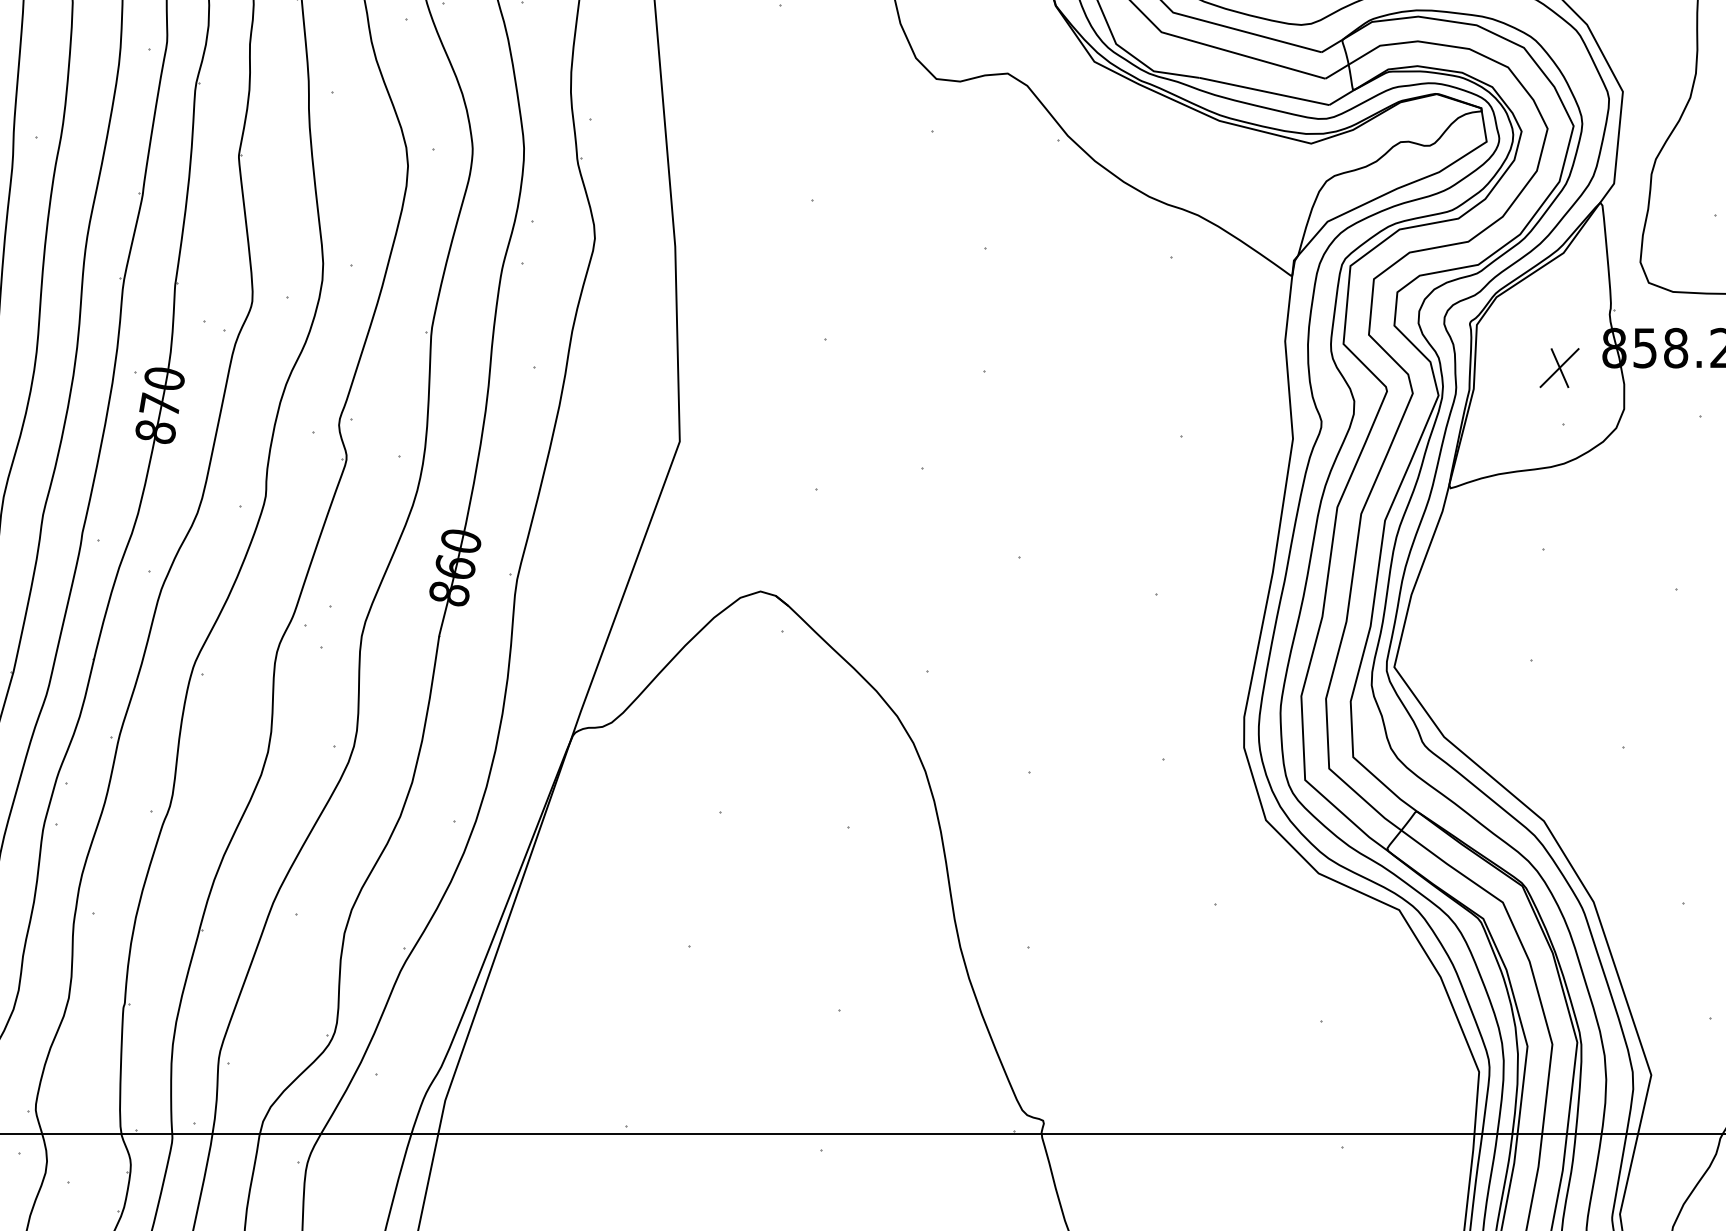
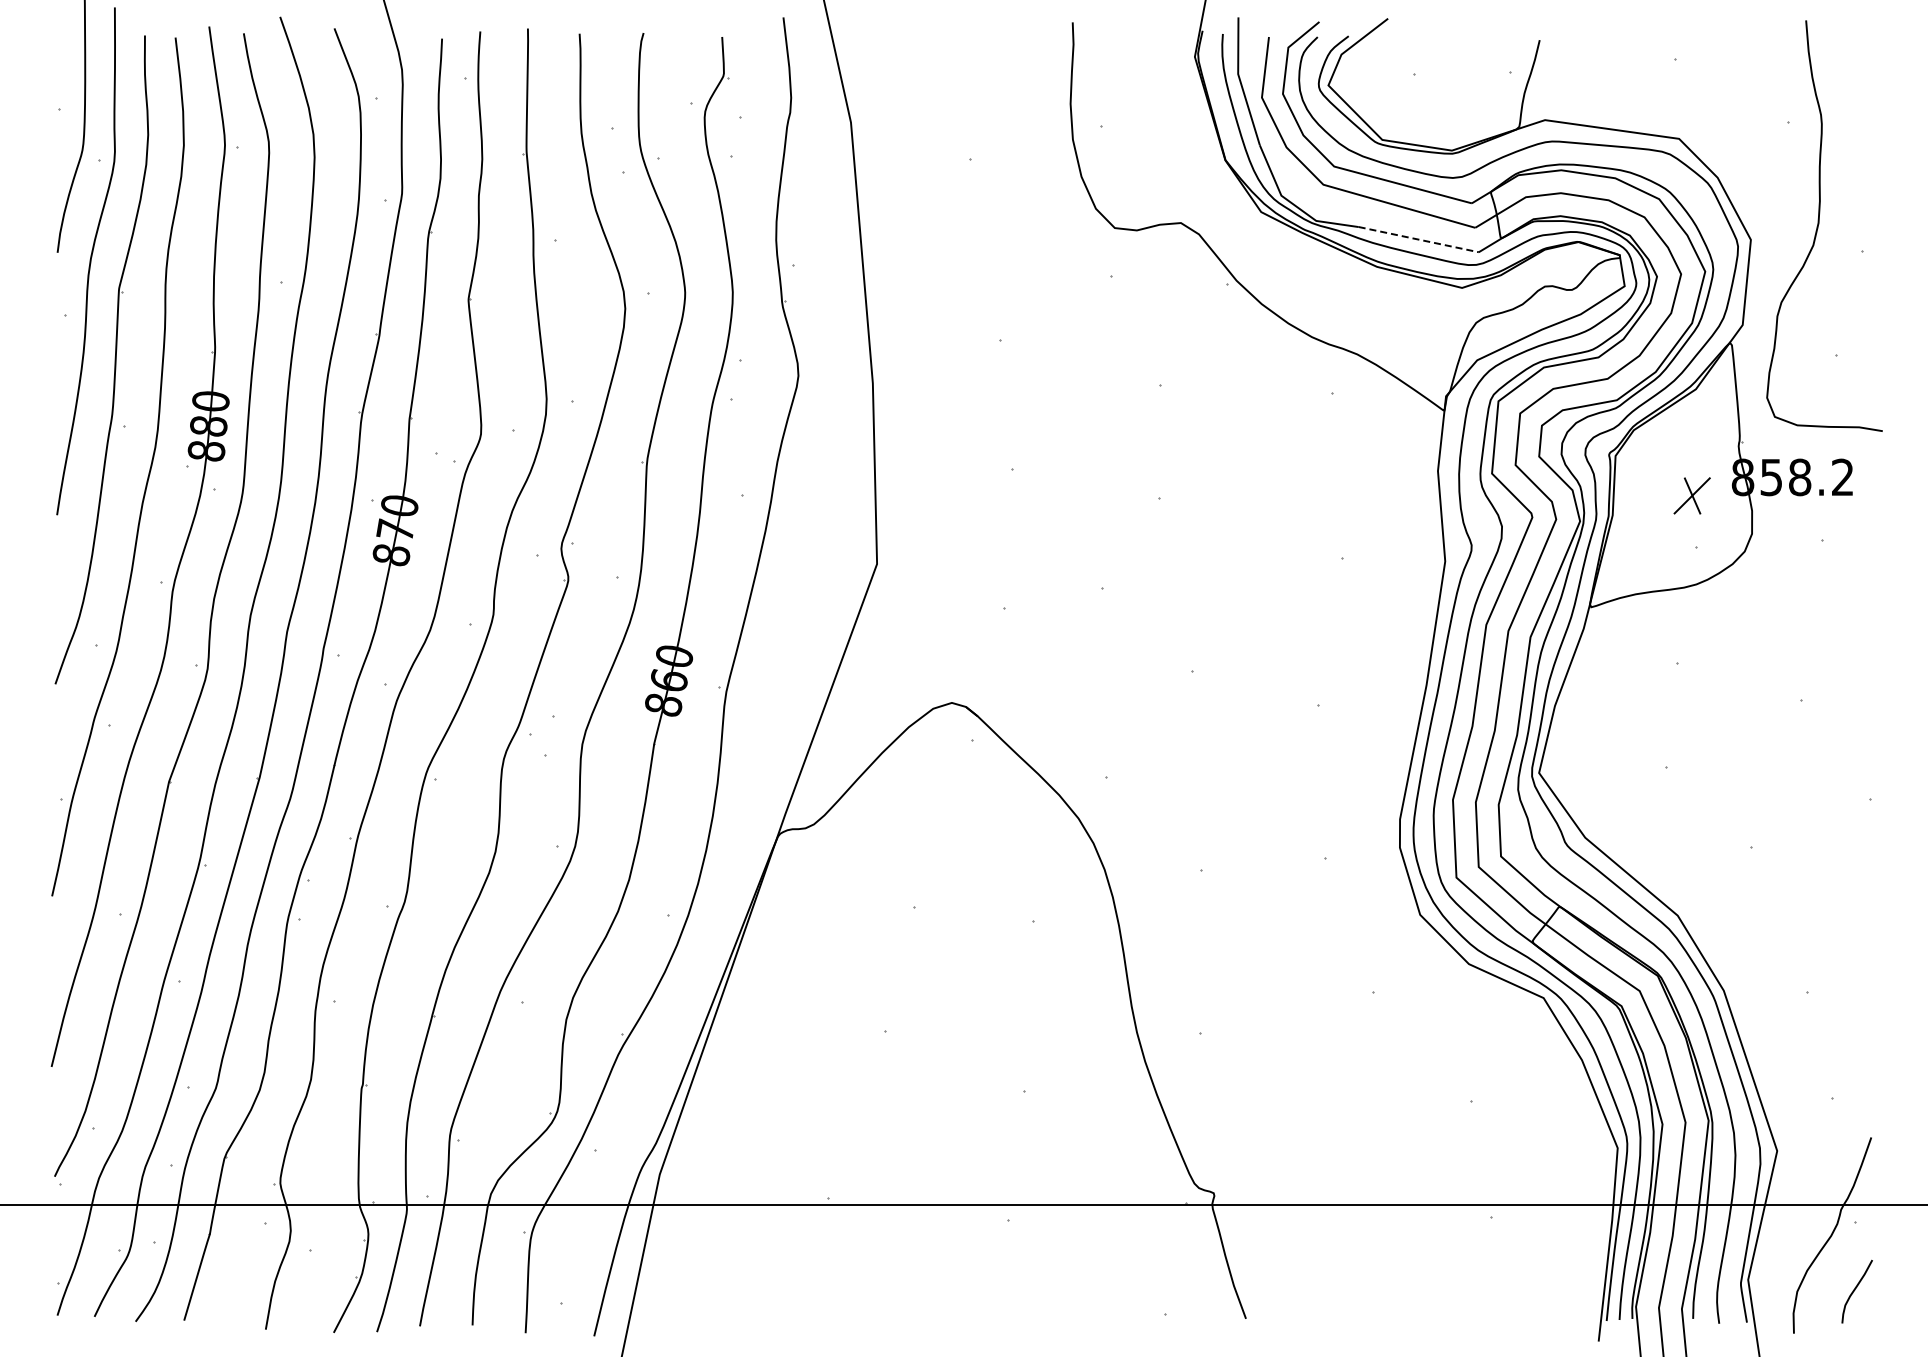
line: (1265, 91) -> (1419, 239), solid -> dashed

